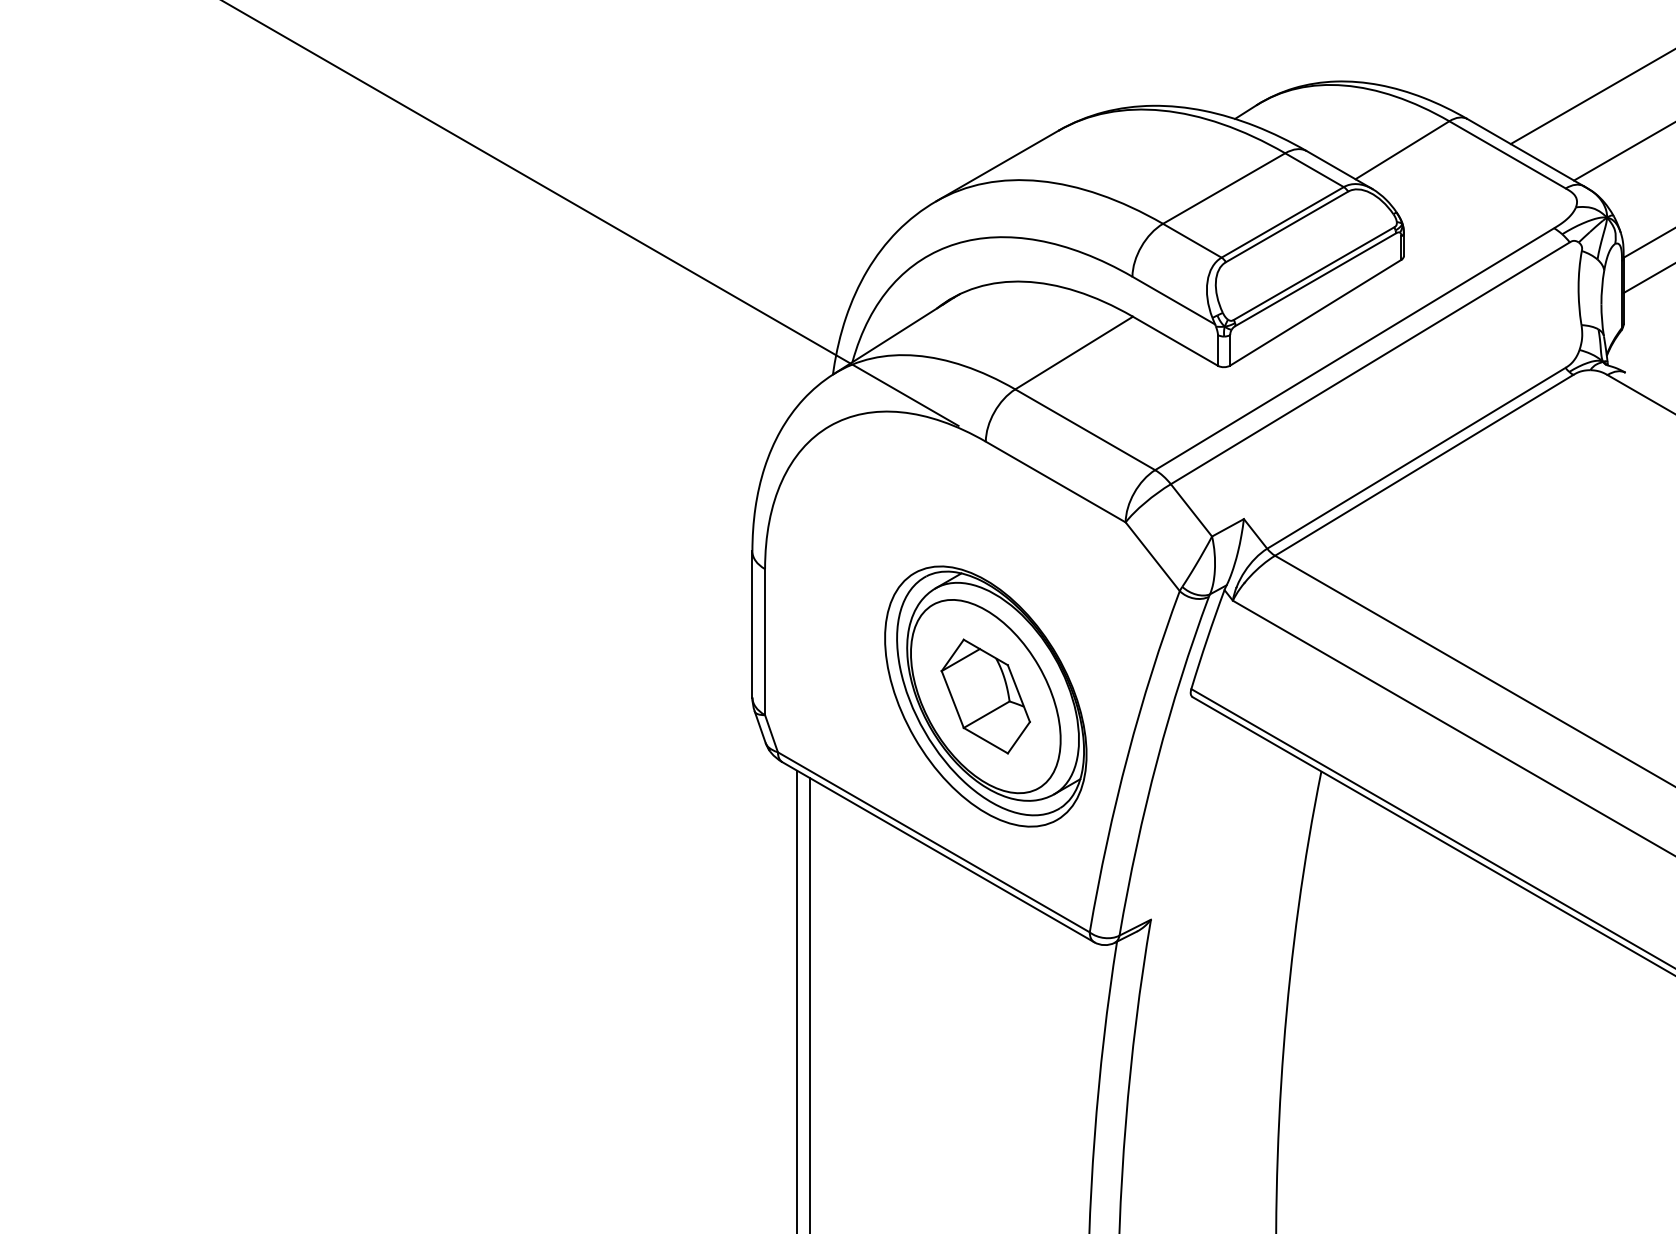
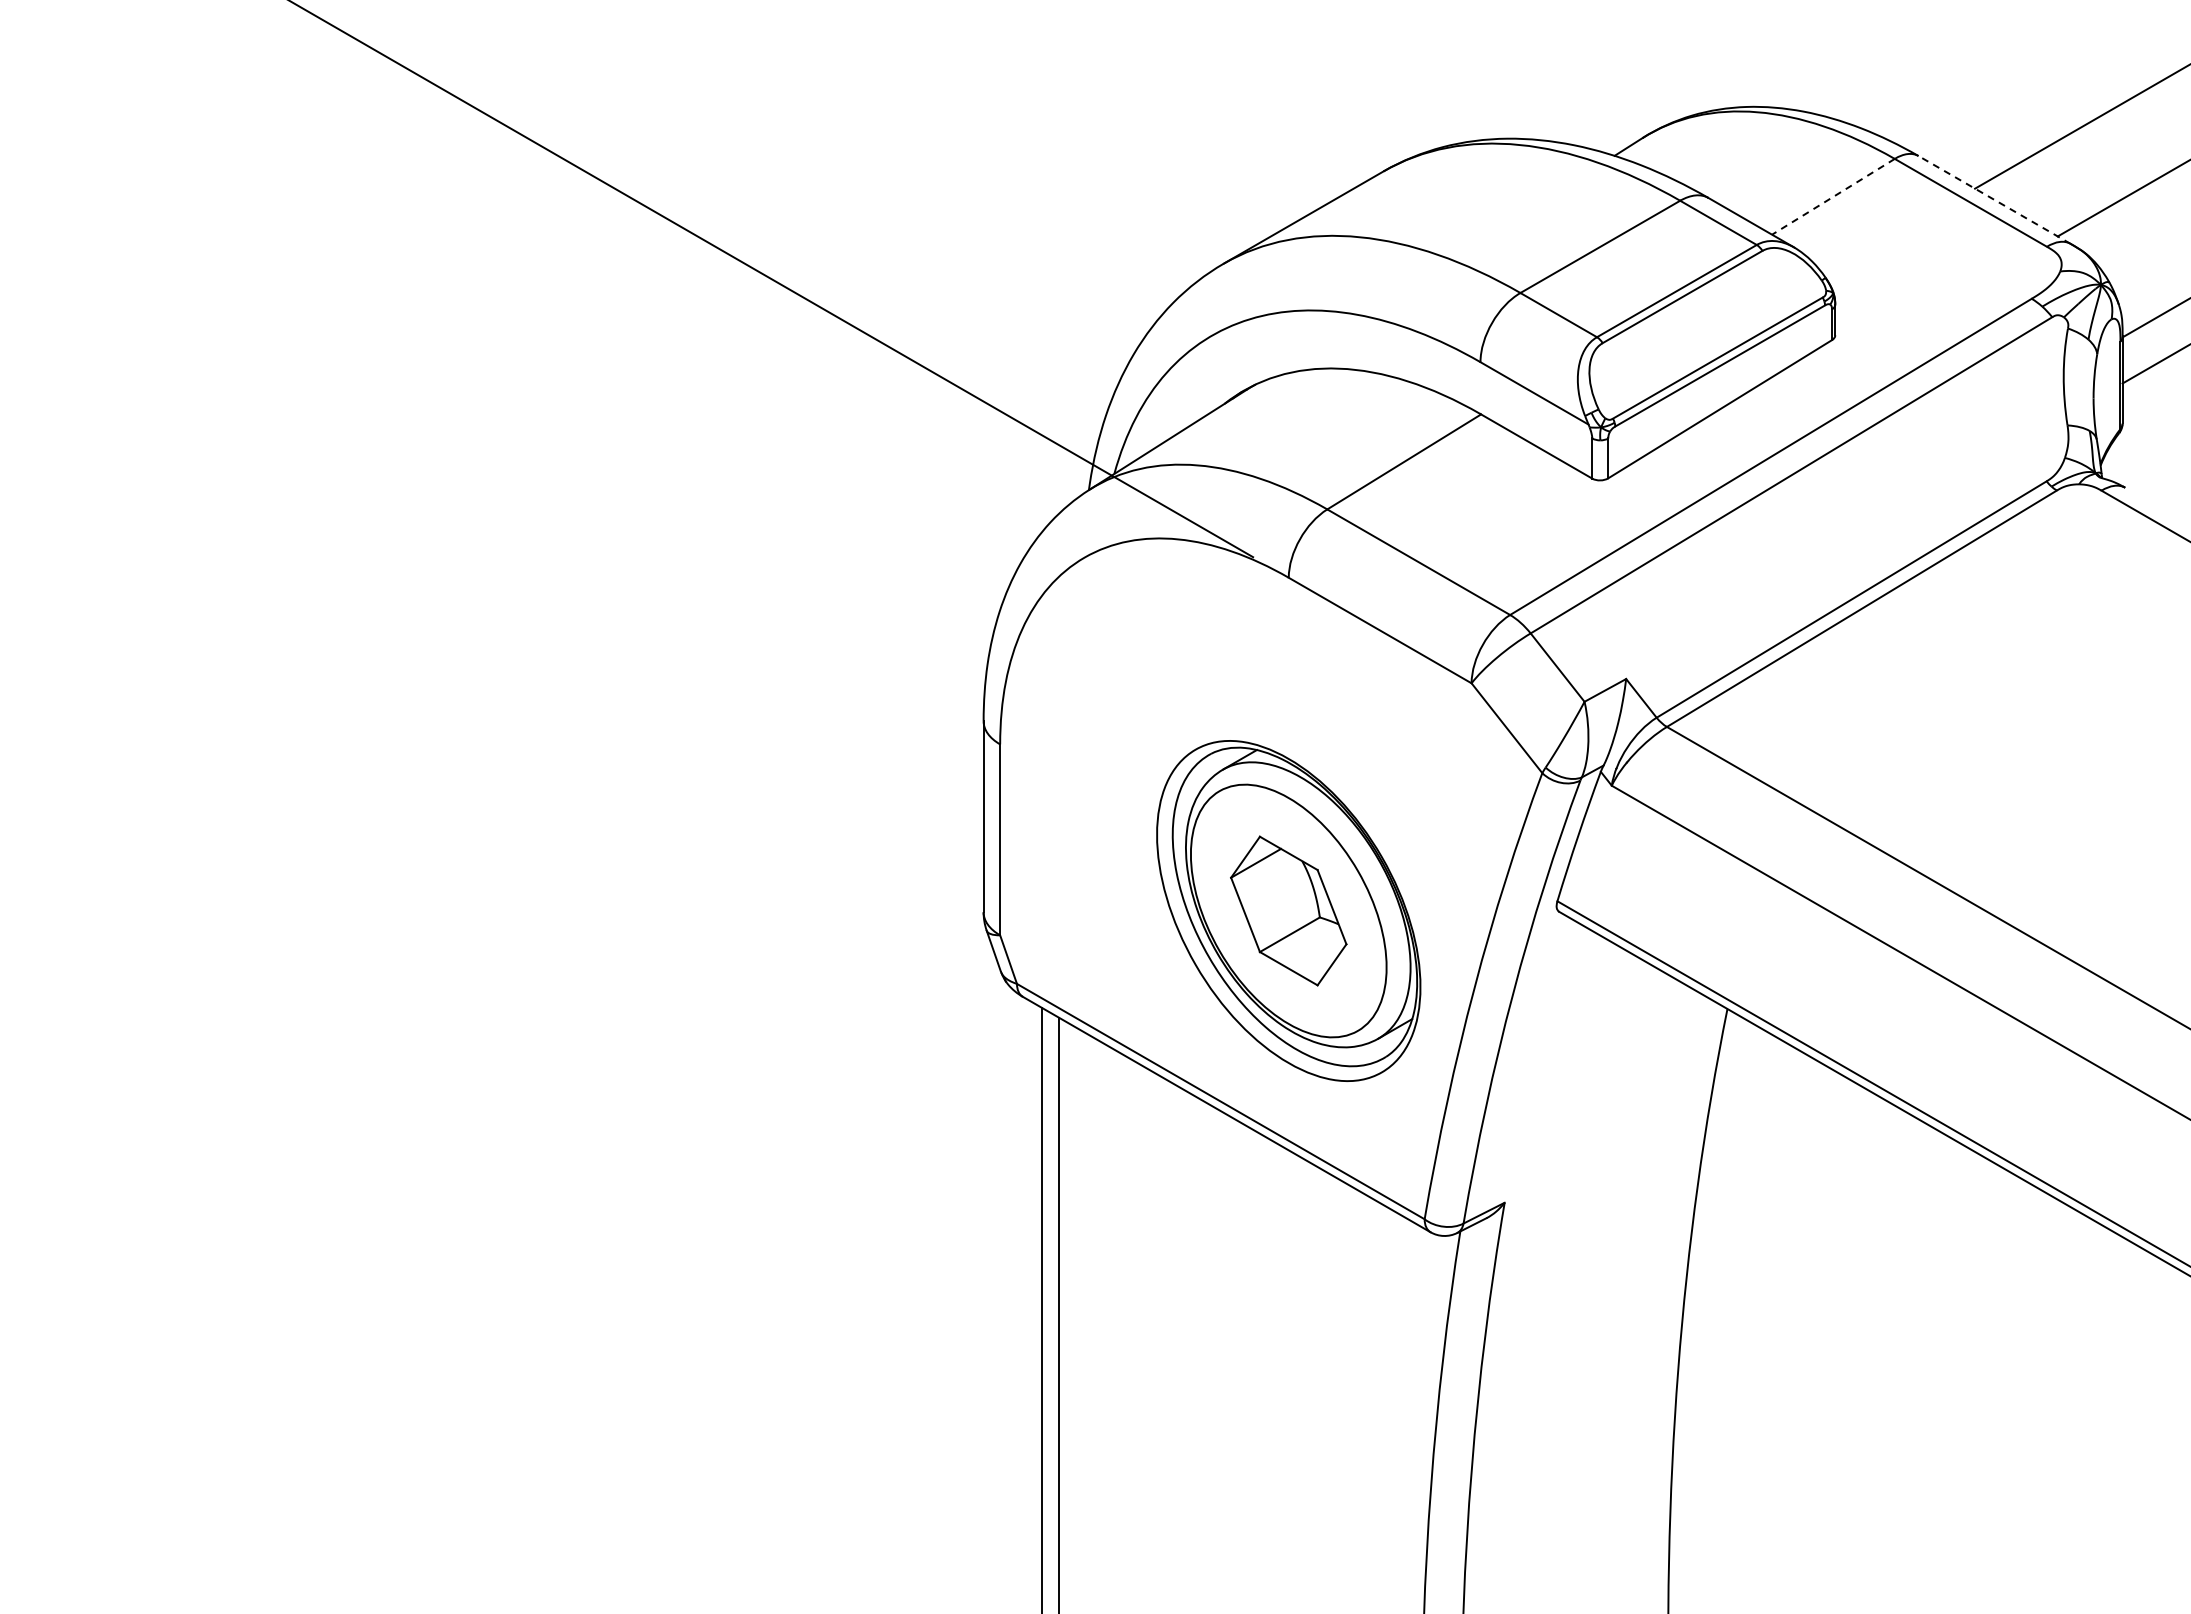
line: (1402, 150) -> (1833, 197), solid -> dashed
line: (1525, 152) -> (1994, 199), solid -> dashed

